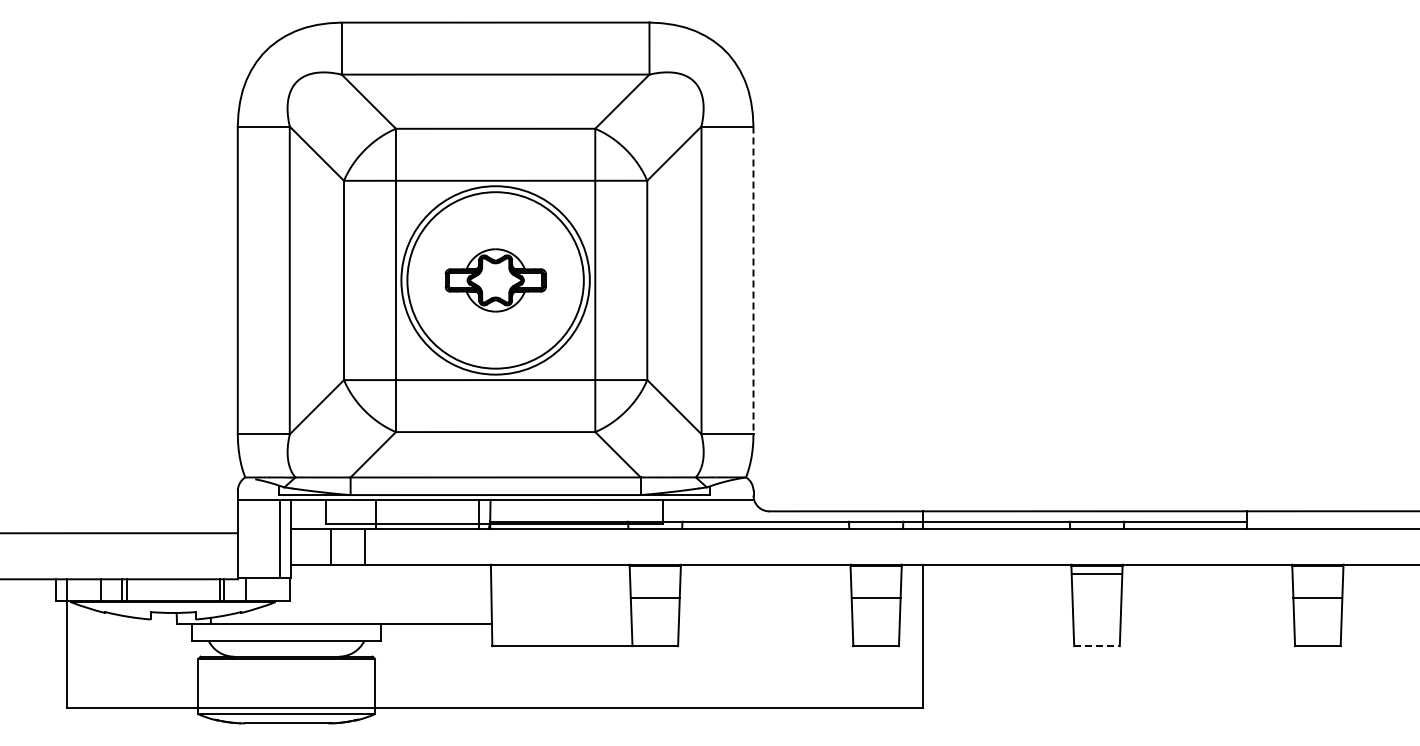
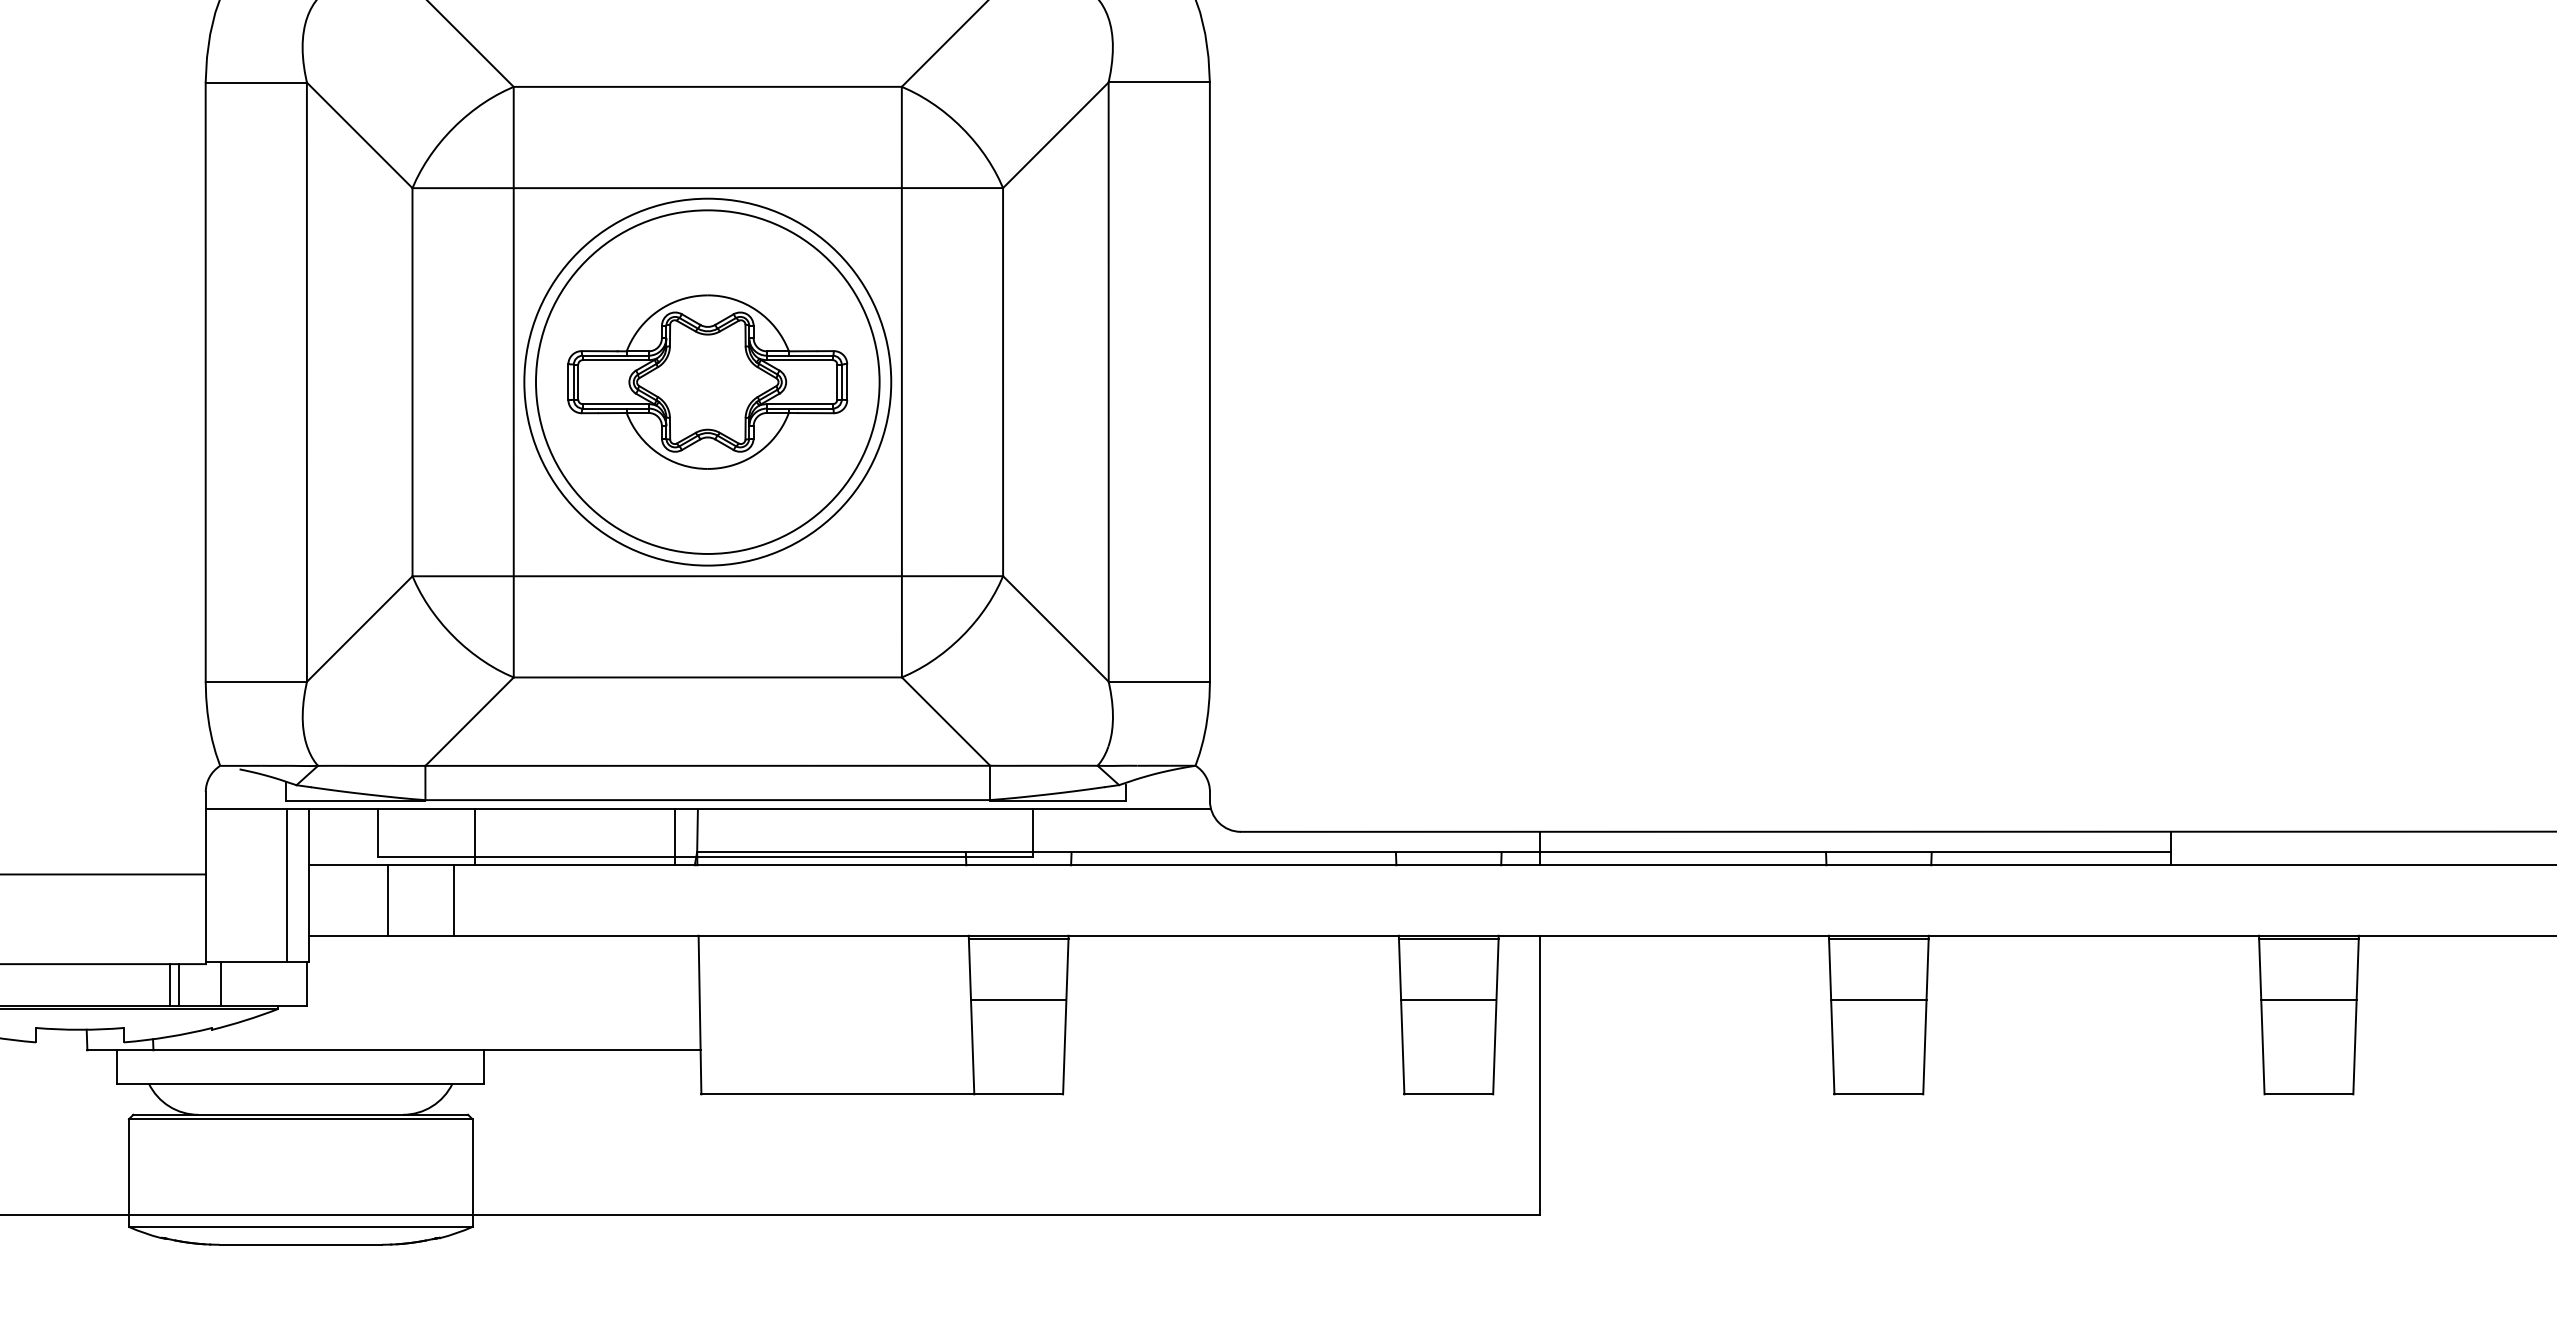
part: (495, 280) -> (707, 382), size x1.43
line: (753, 280) -> (1209, 382), dashed -> solid
line: (1096, 573) -> (1877, 999), moved
line: (1097, 646) -> (1879, 1094), dashed -> solid

